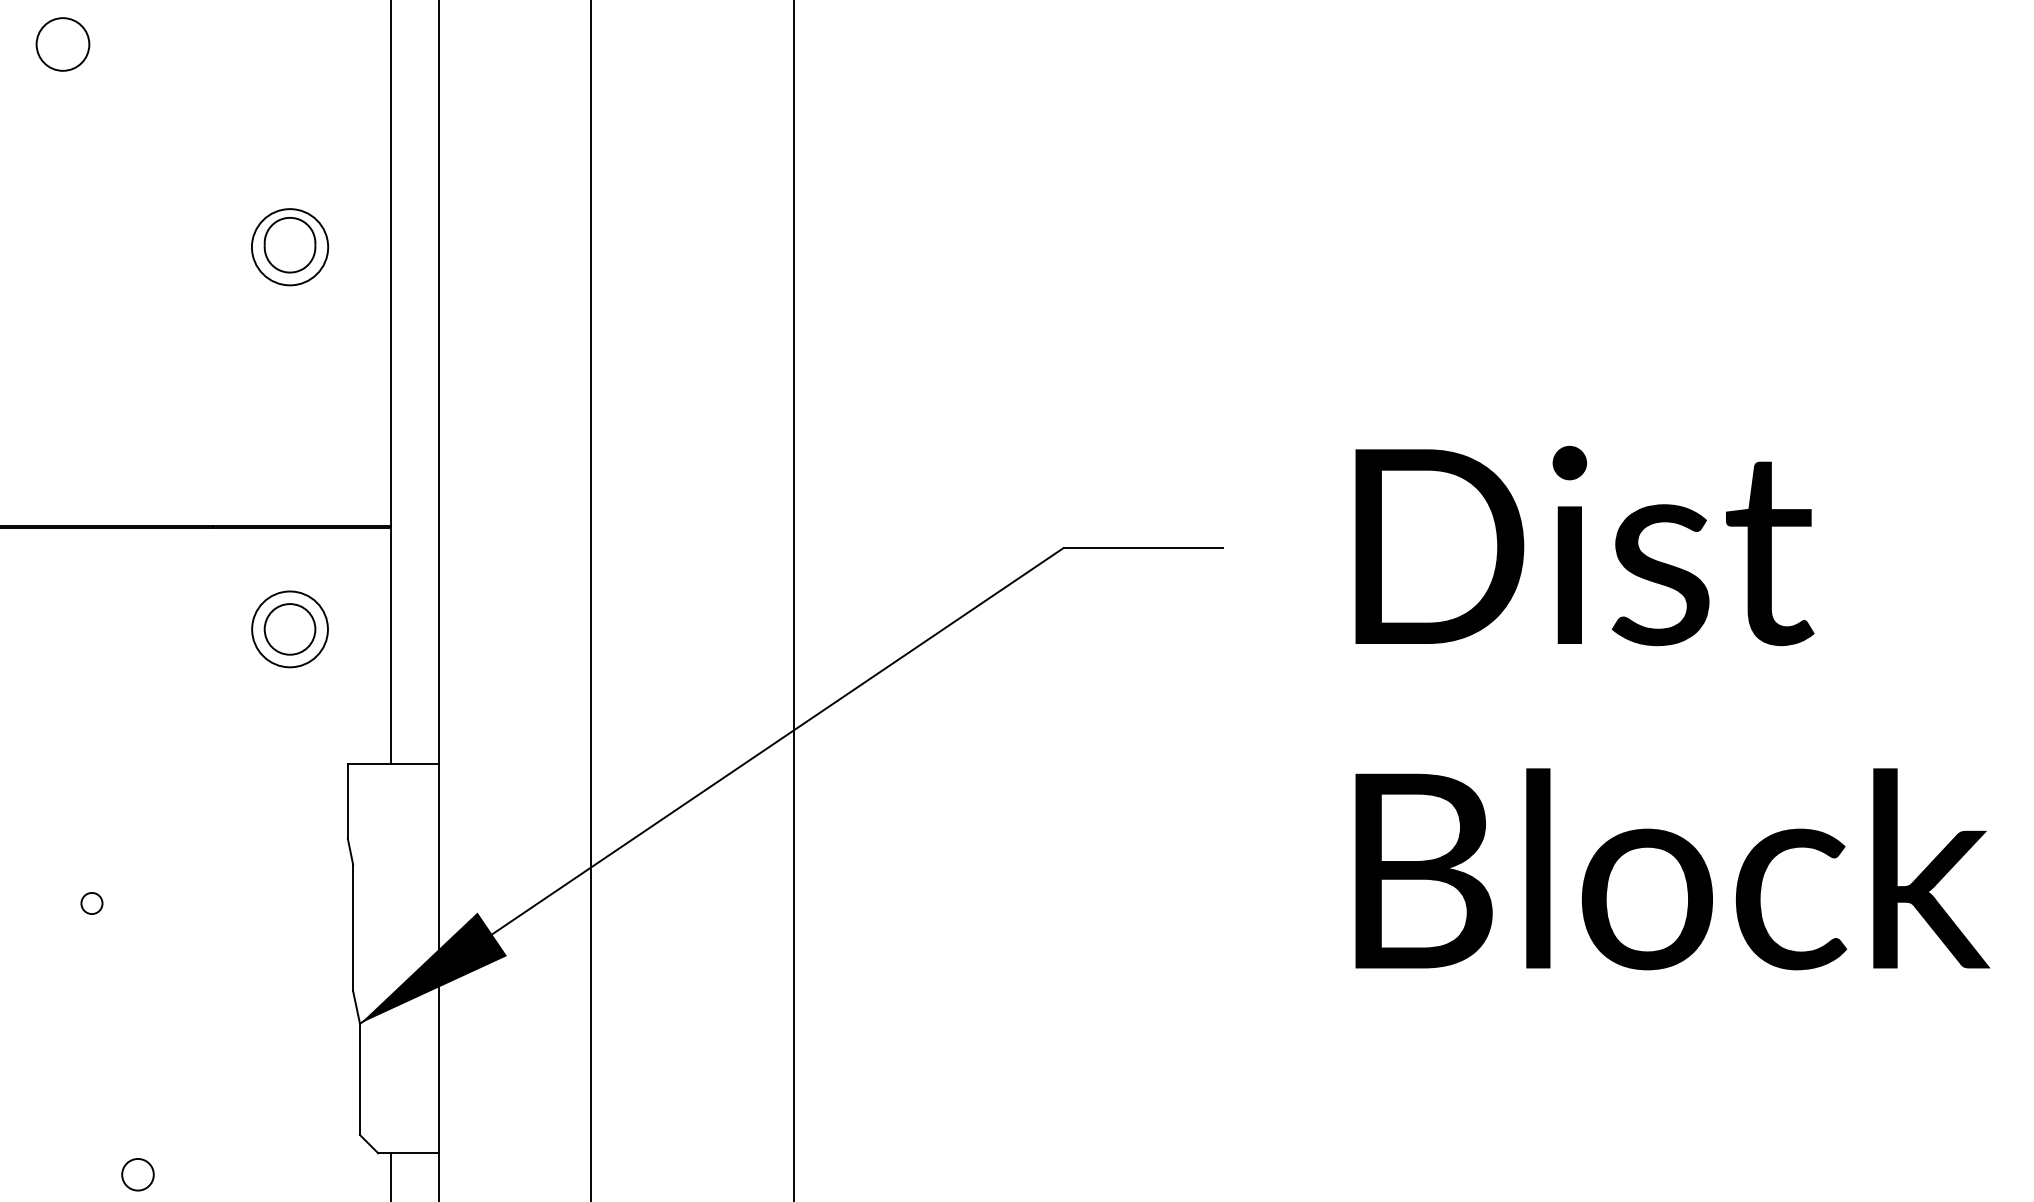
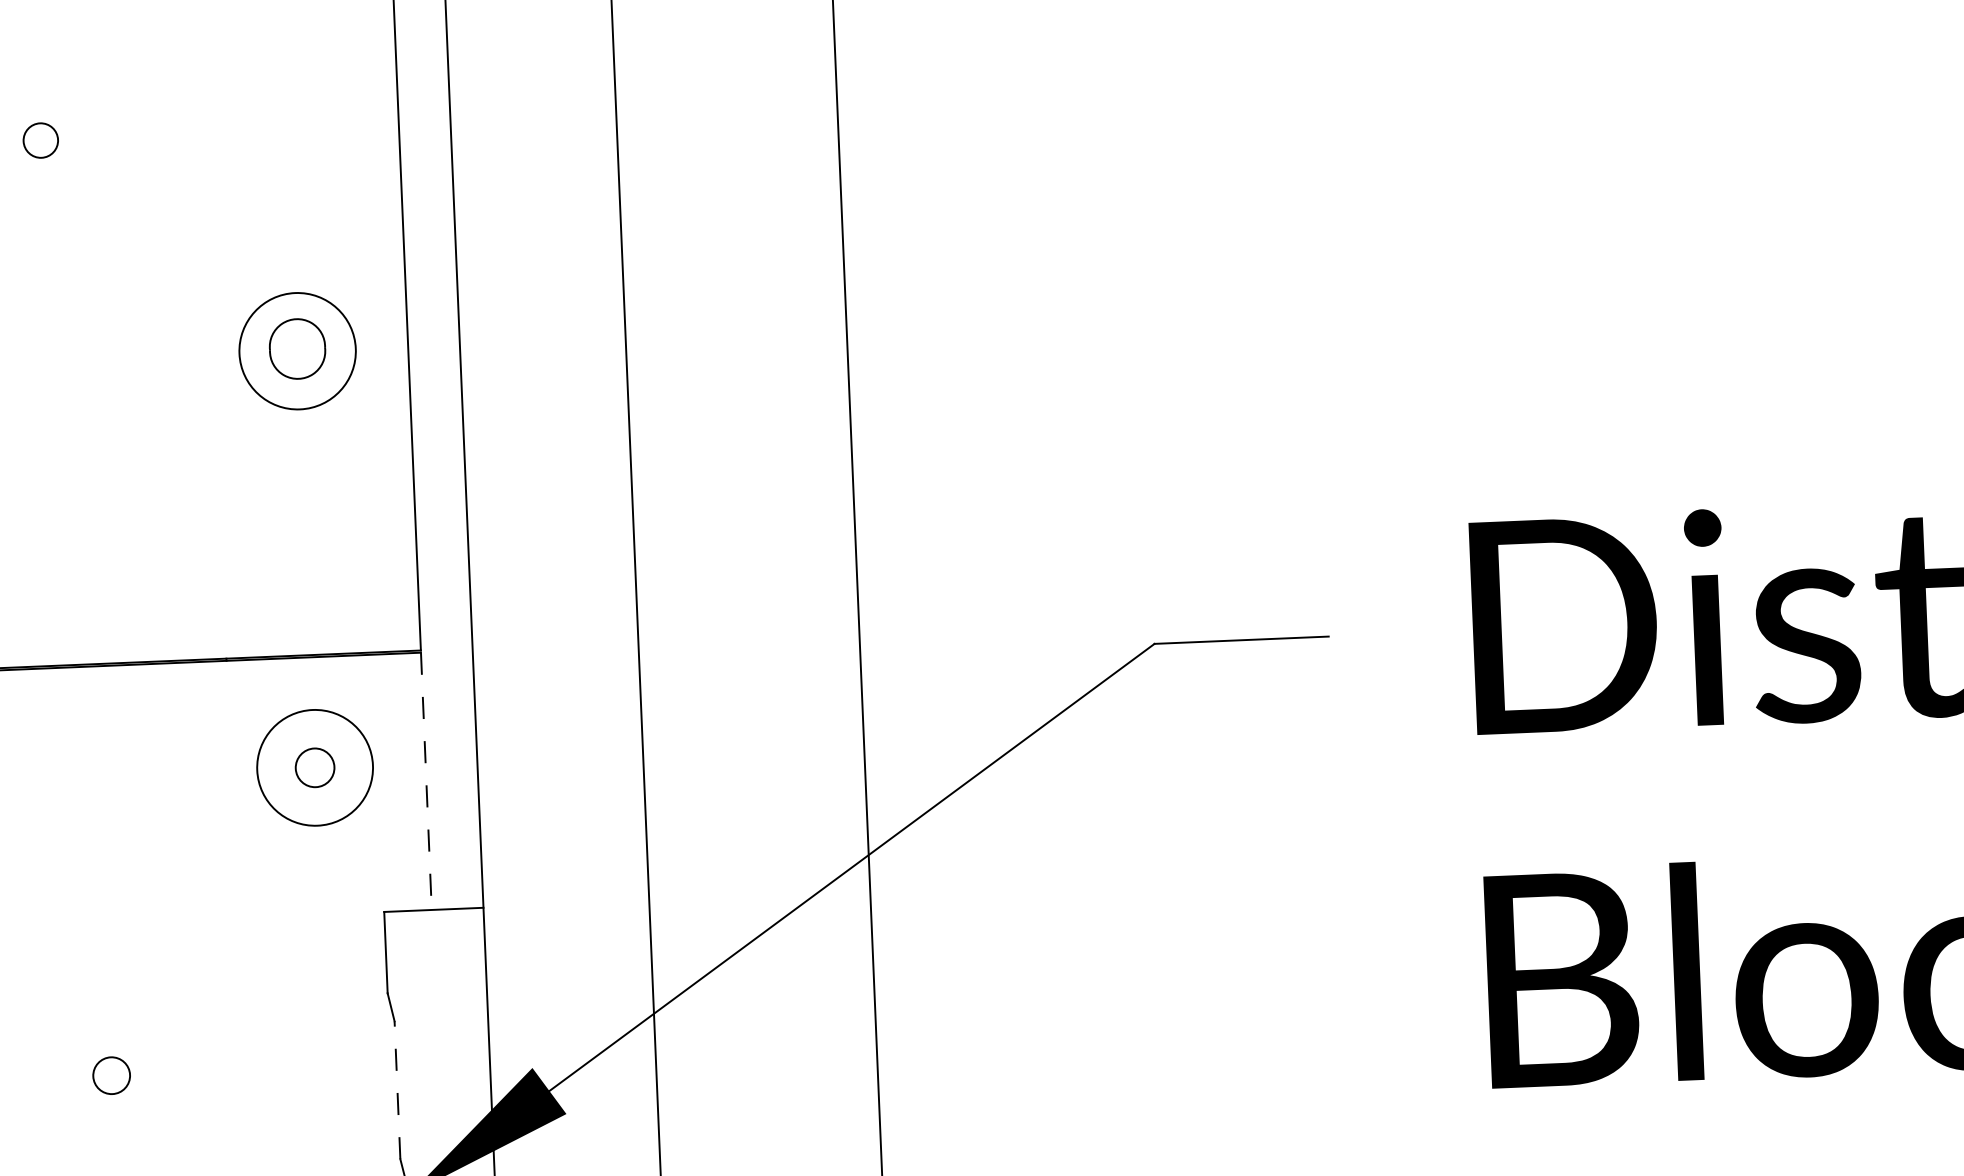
circle: (62, 44) -> (40, 140), size x0.6
circle: (289, 247) -> (297, 351), size x1.4
circle: (289, 629) -> (314, 767), size x0.7
circle: (289, 629) -> (314, 767), size x1.4
line: (391, 646) -> (426, 781), solid -> dashed
circle: (91, 903) -> (111, 1075), size x1.6
line: (353, 927) -> (397, 1089), solid -> dashed

